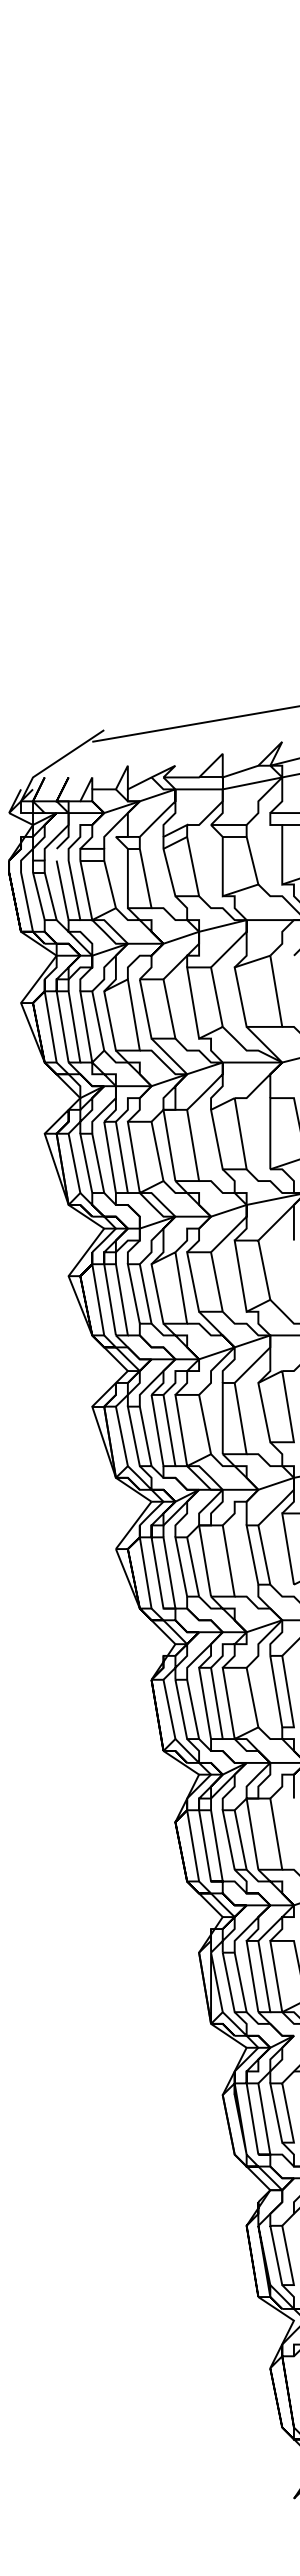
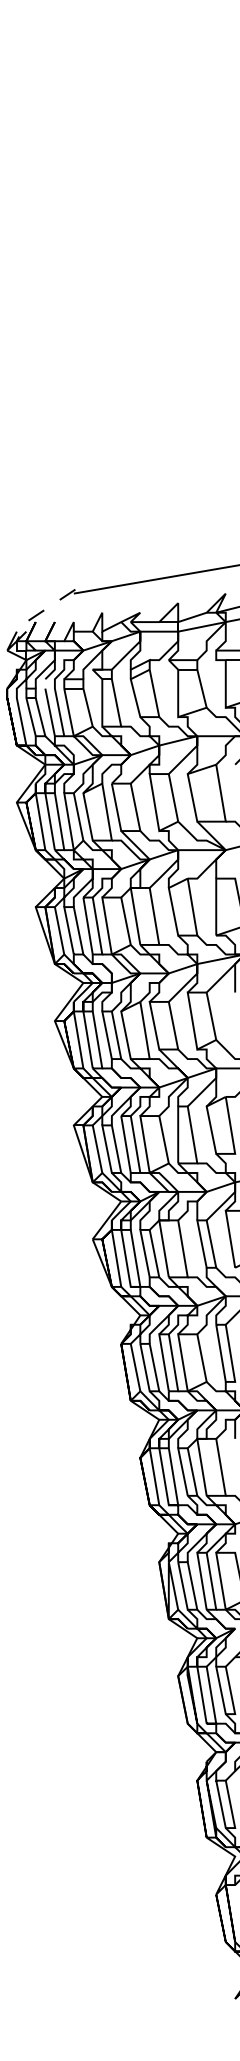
line: (49, 766) -> (39, 613), solid -> dashed

